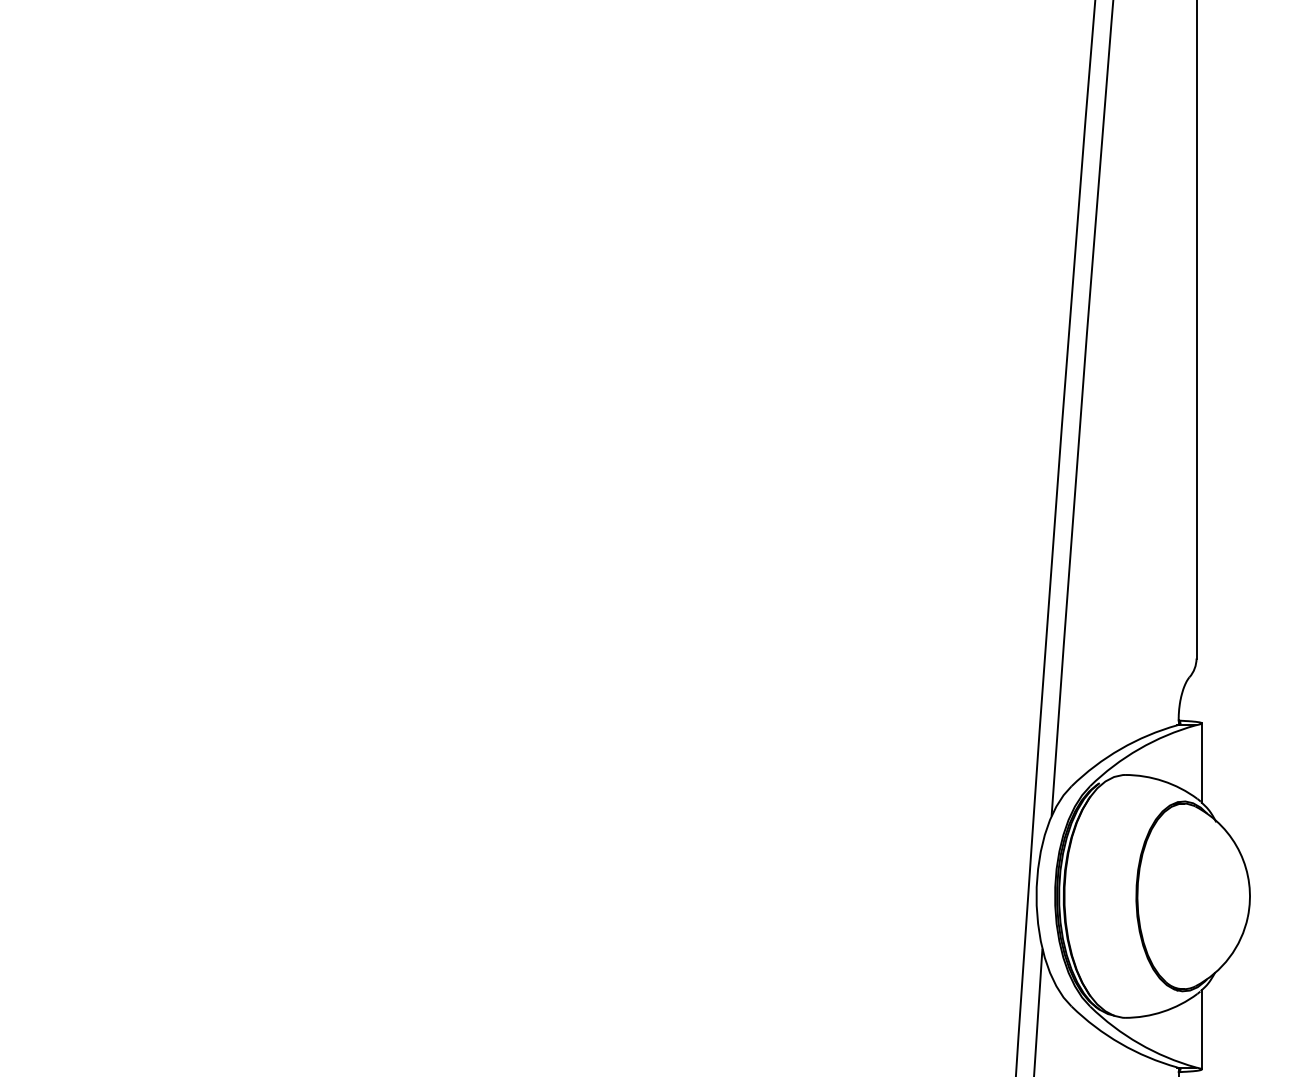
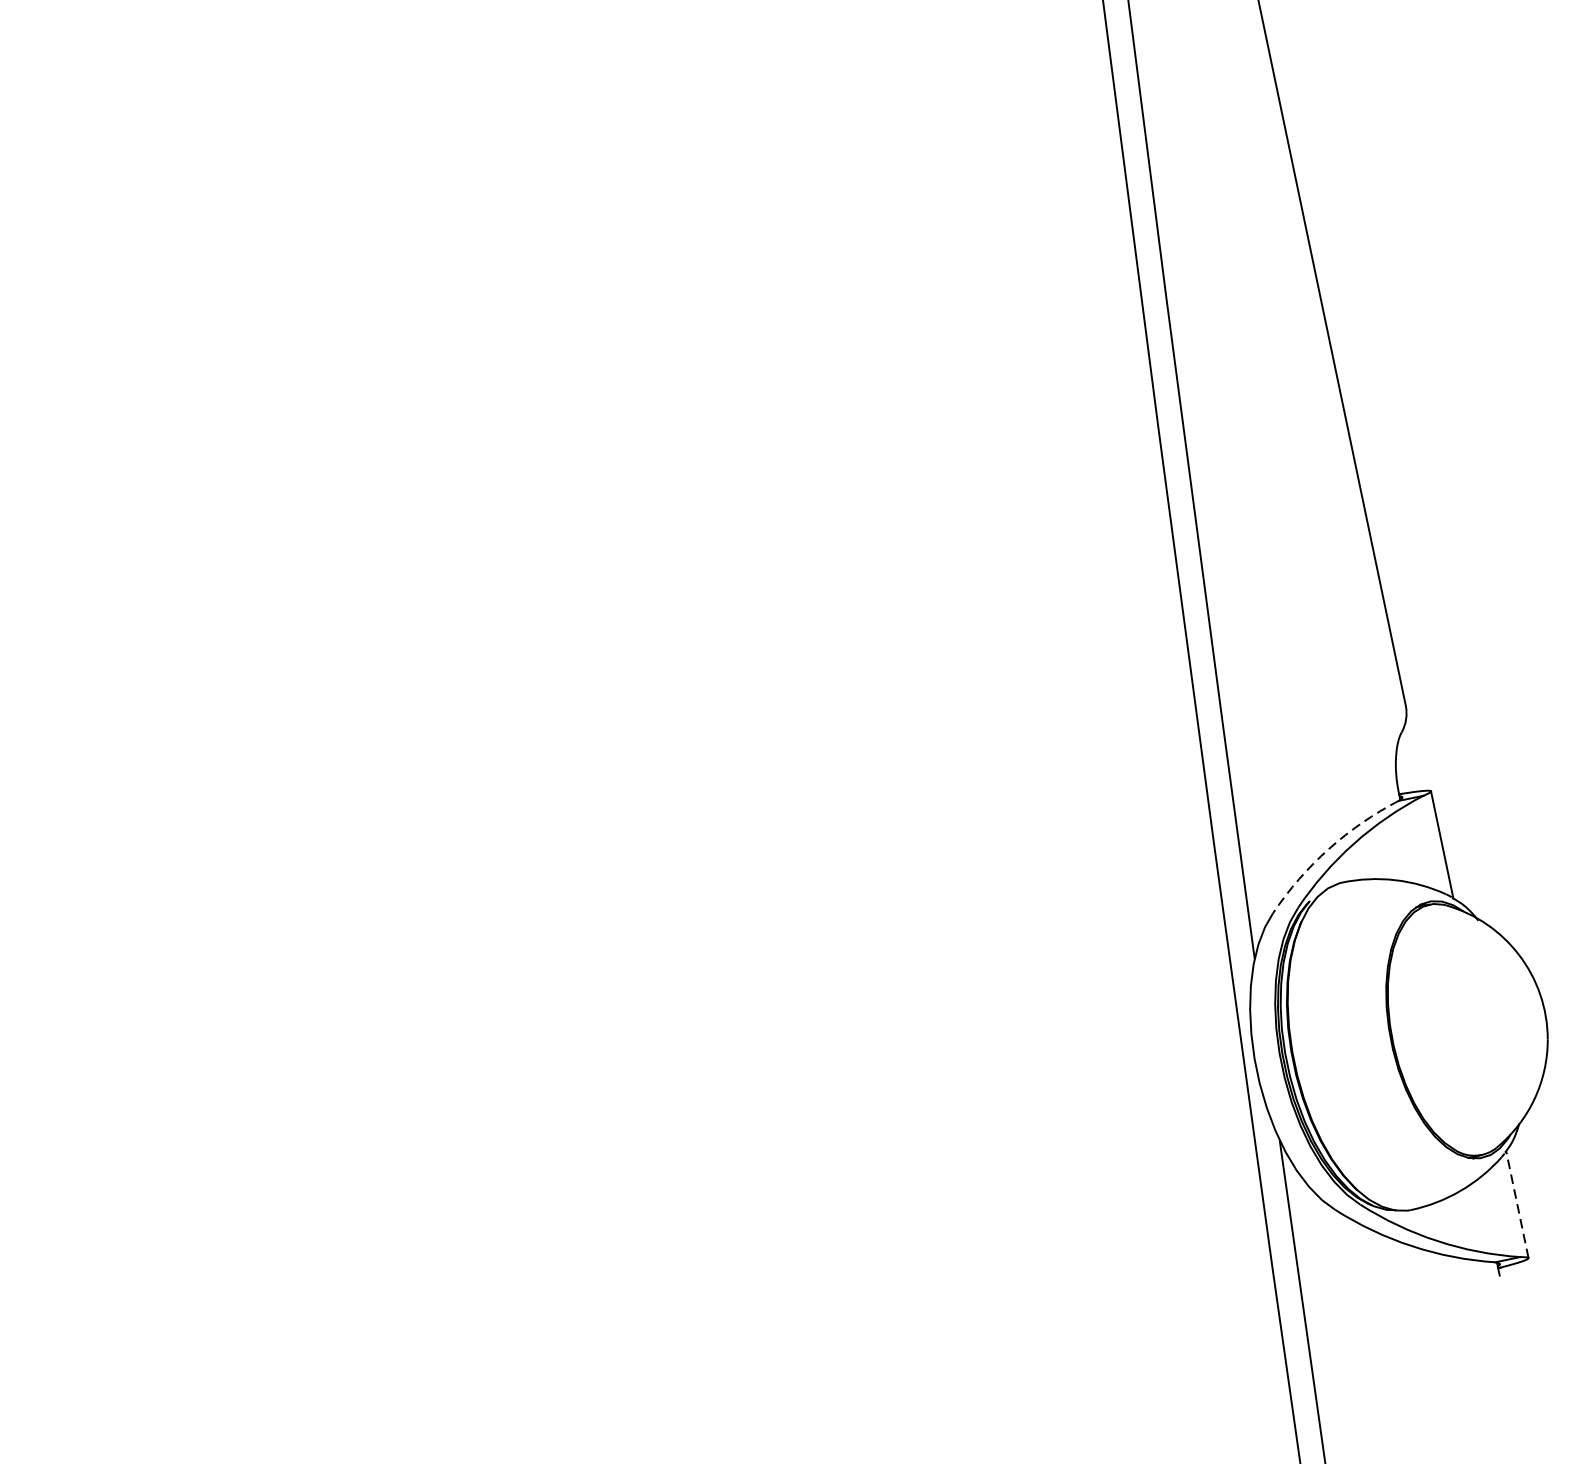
arc: (1120, 749) -> (1328, 849), solid -> dashed
line: (1201, 1029) -> (1516, 1204), solid -> dashed

